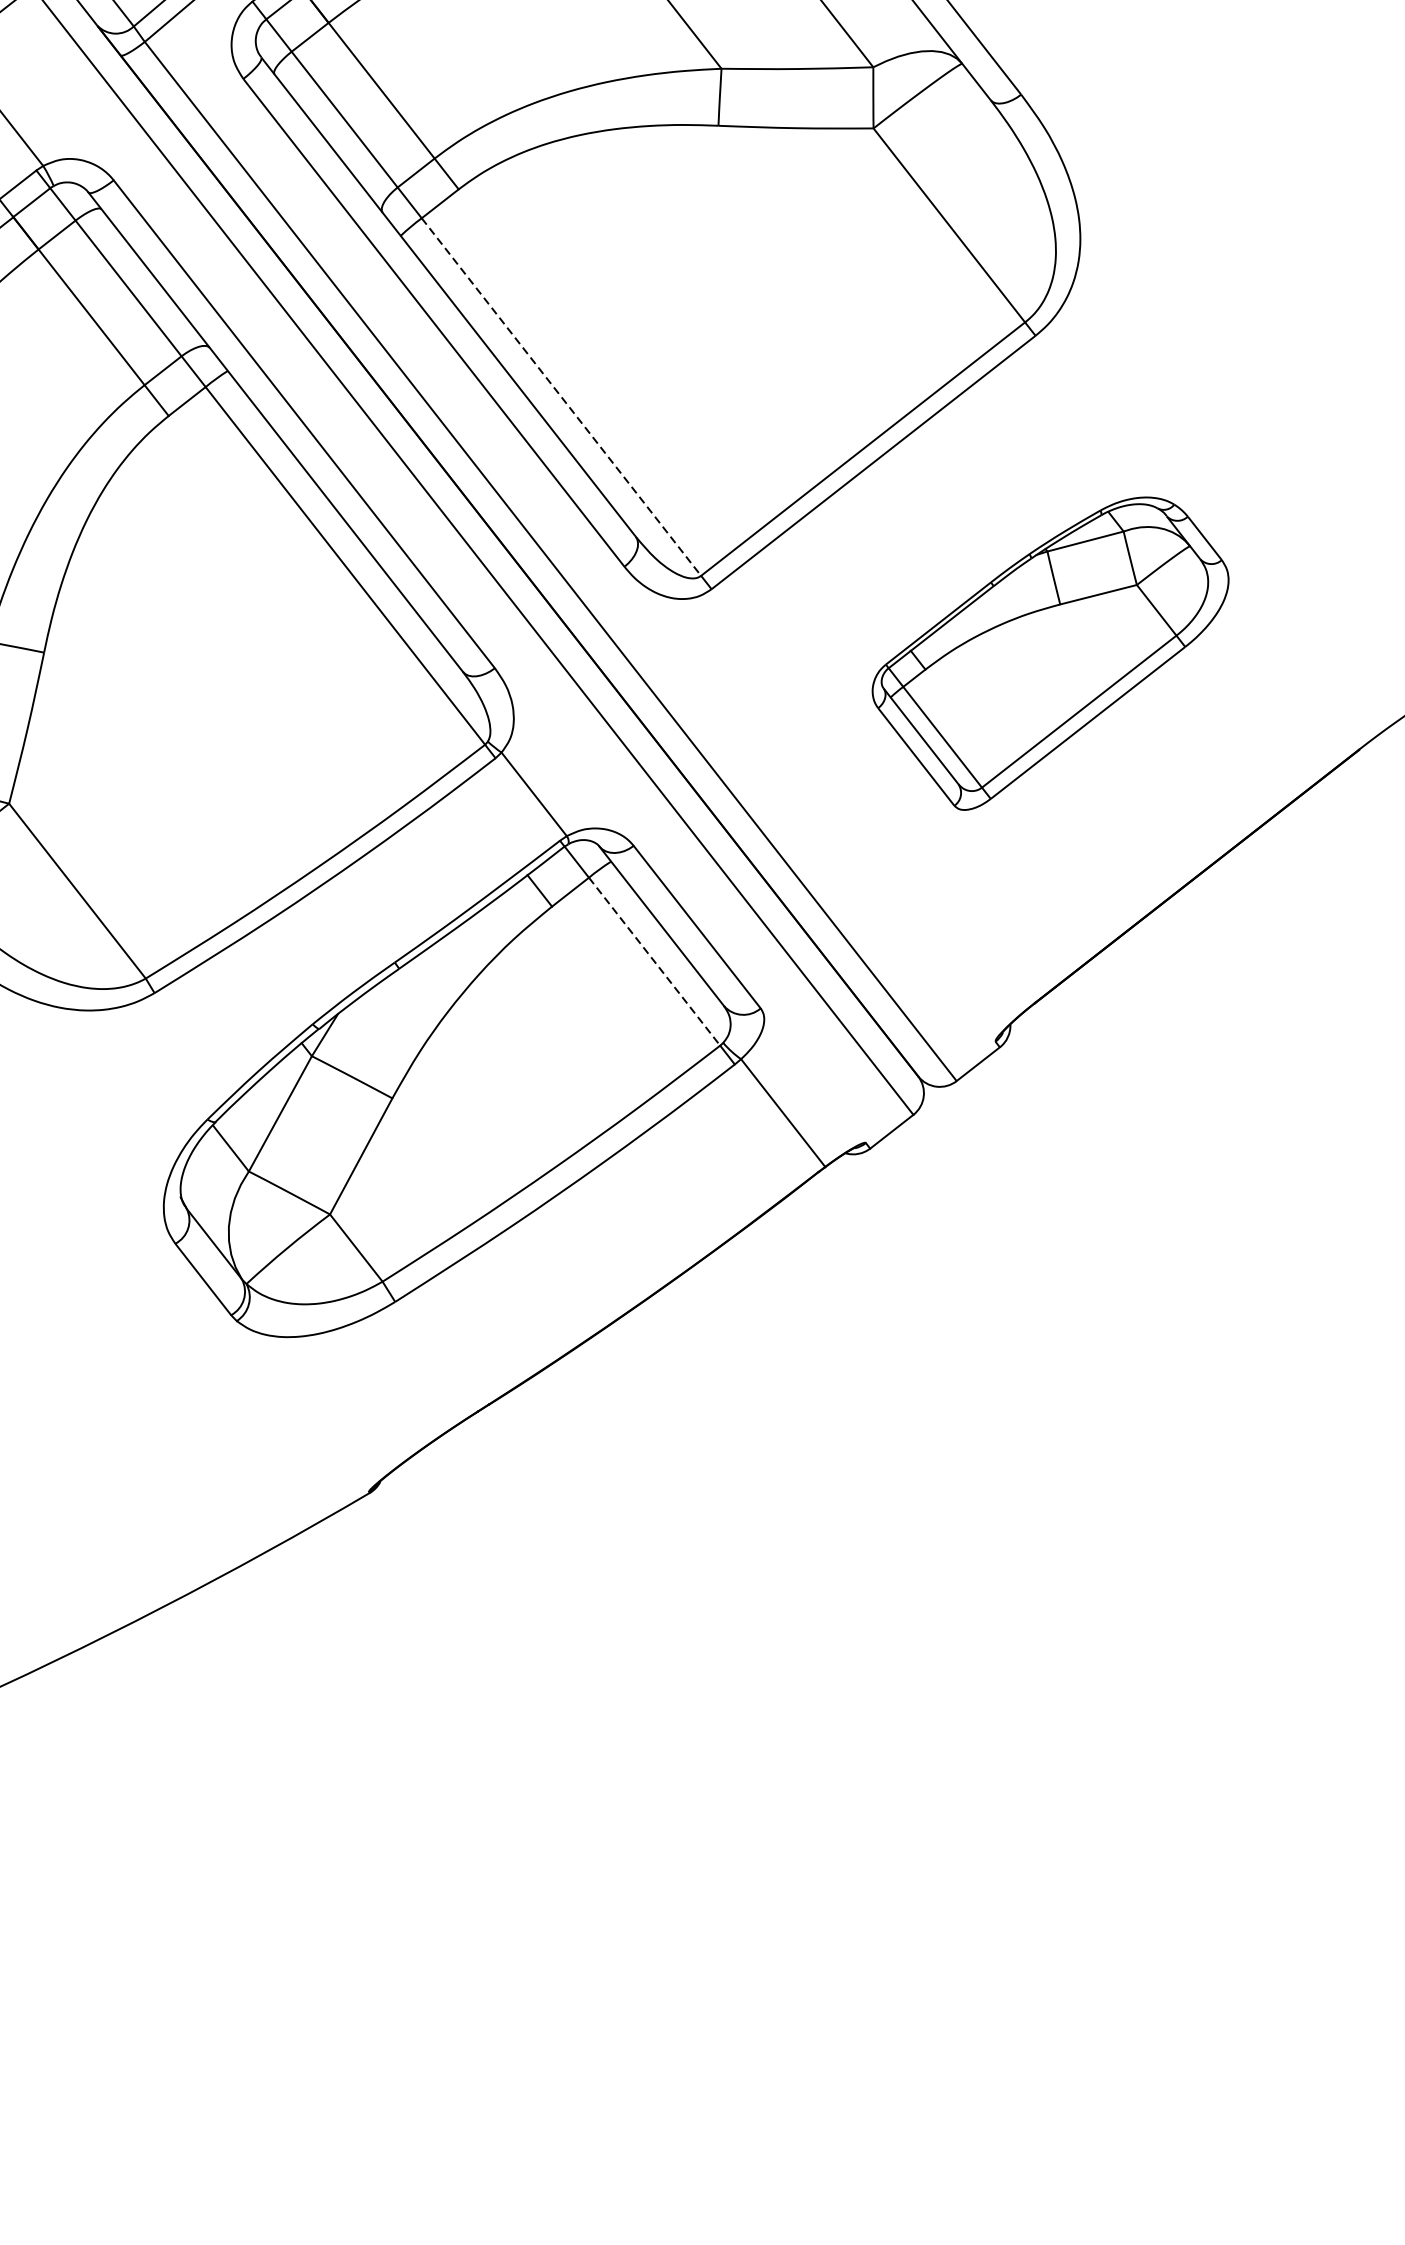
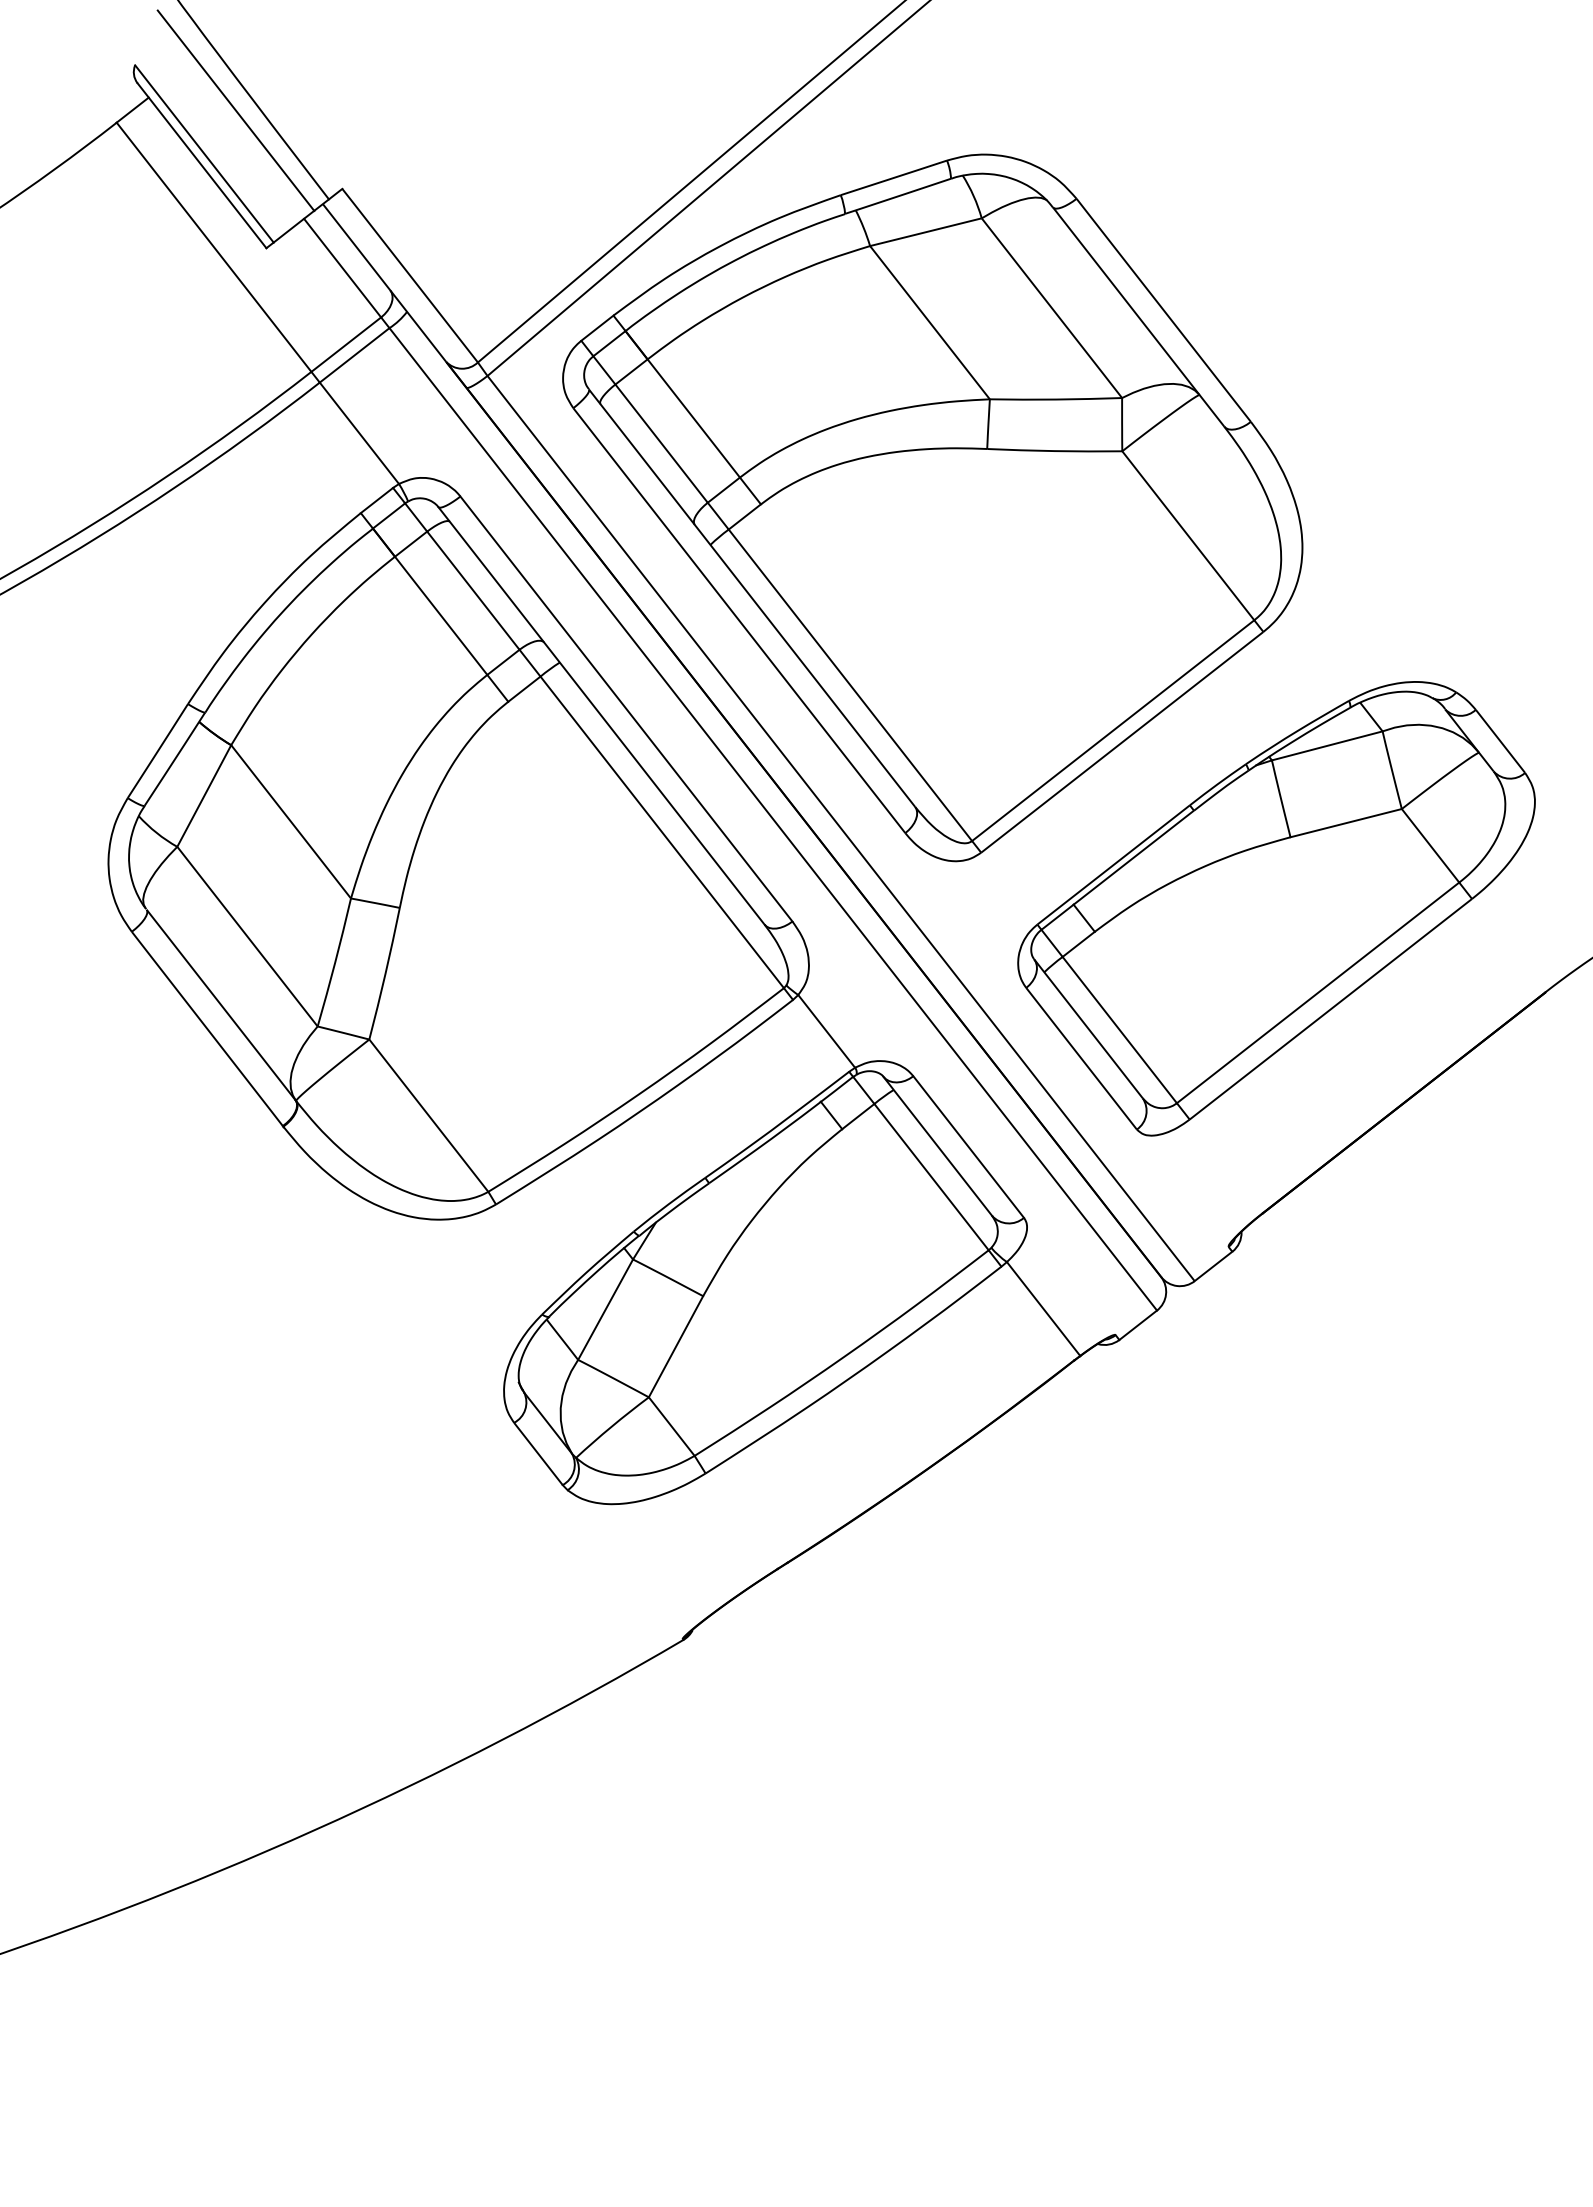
line: (561, 397) -> (850, 685), dashed -> solid
part: (1050, 653) -> (1276, 908), size x1.67
line: (654, 962) -> (931, 1177), dashed -> solid

